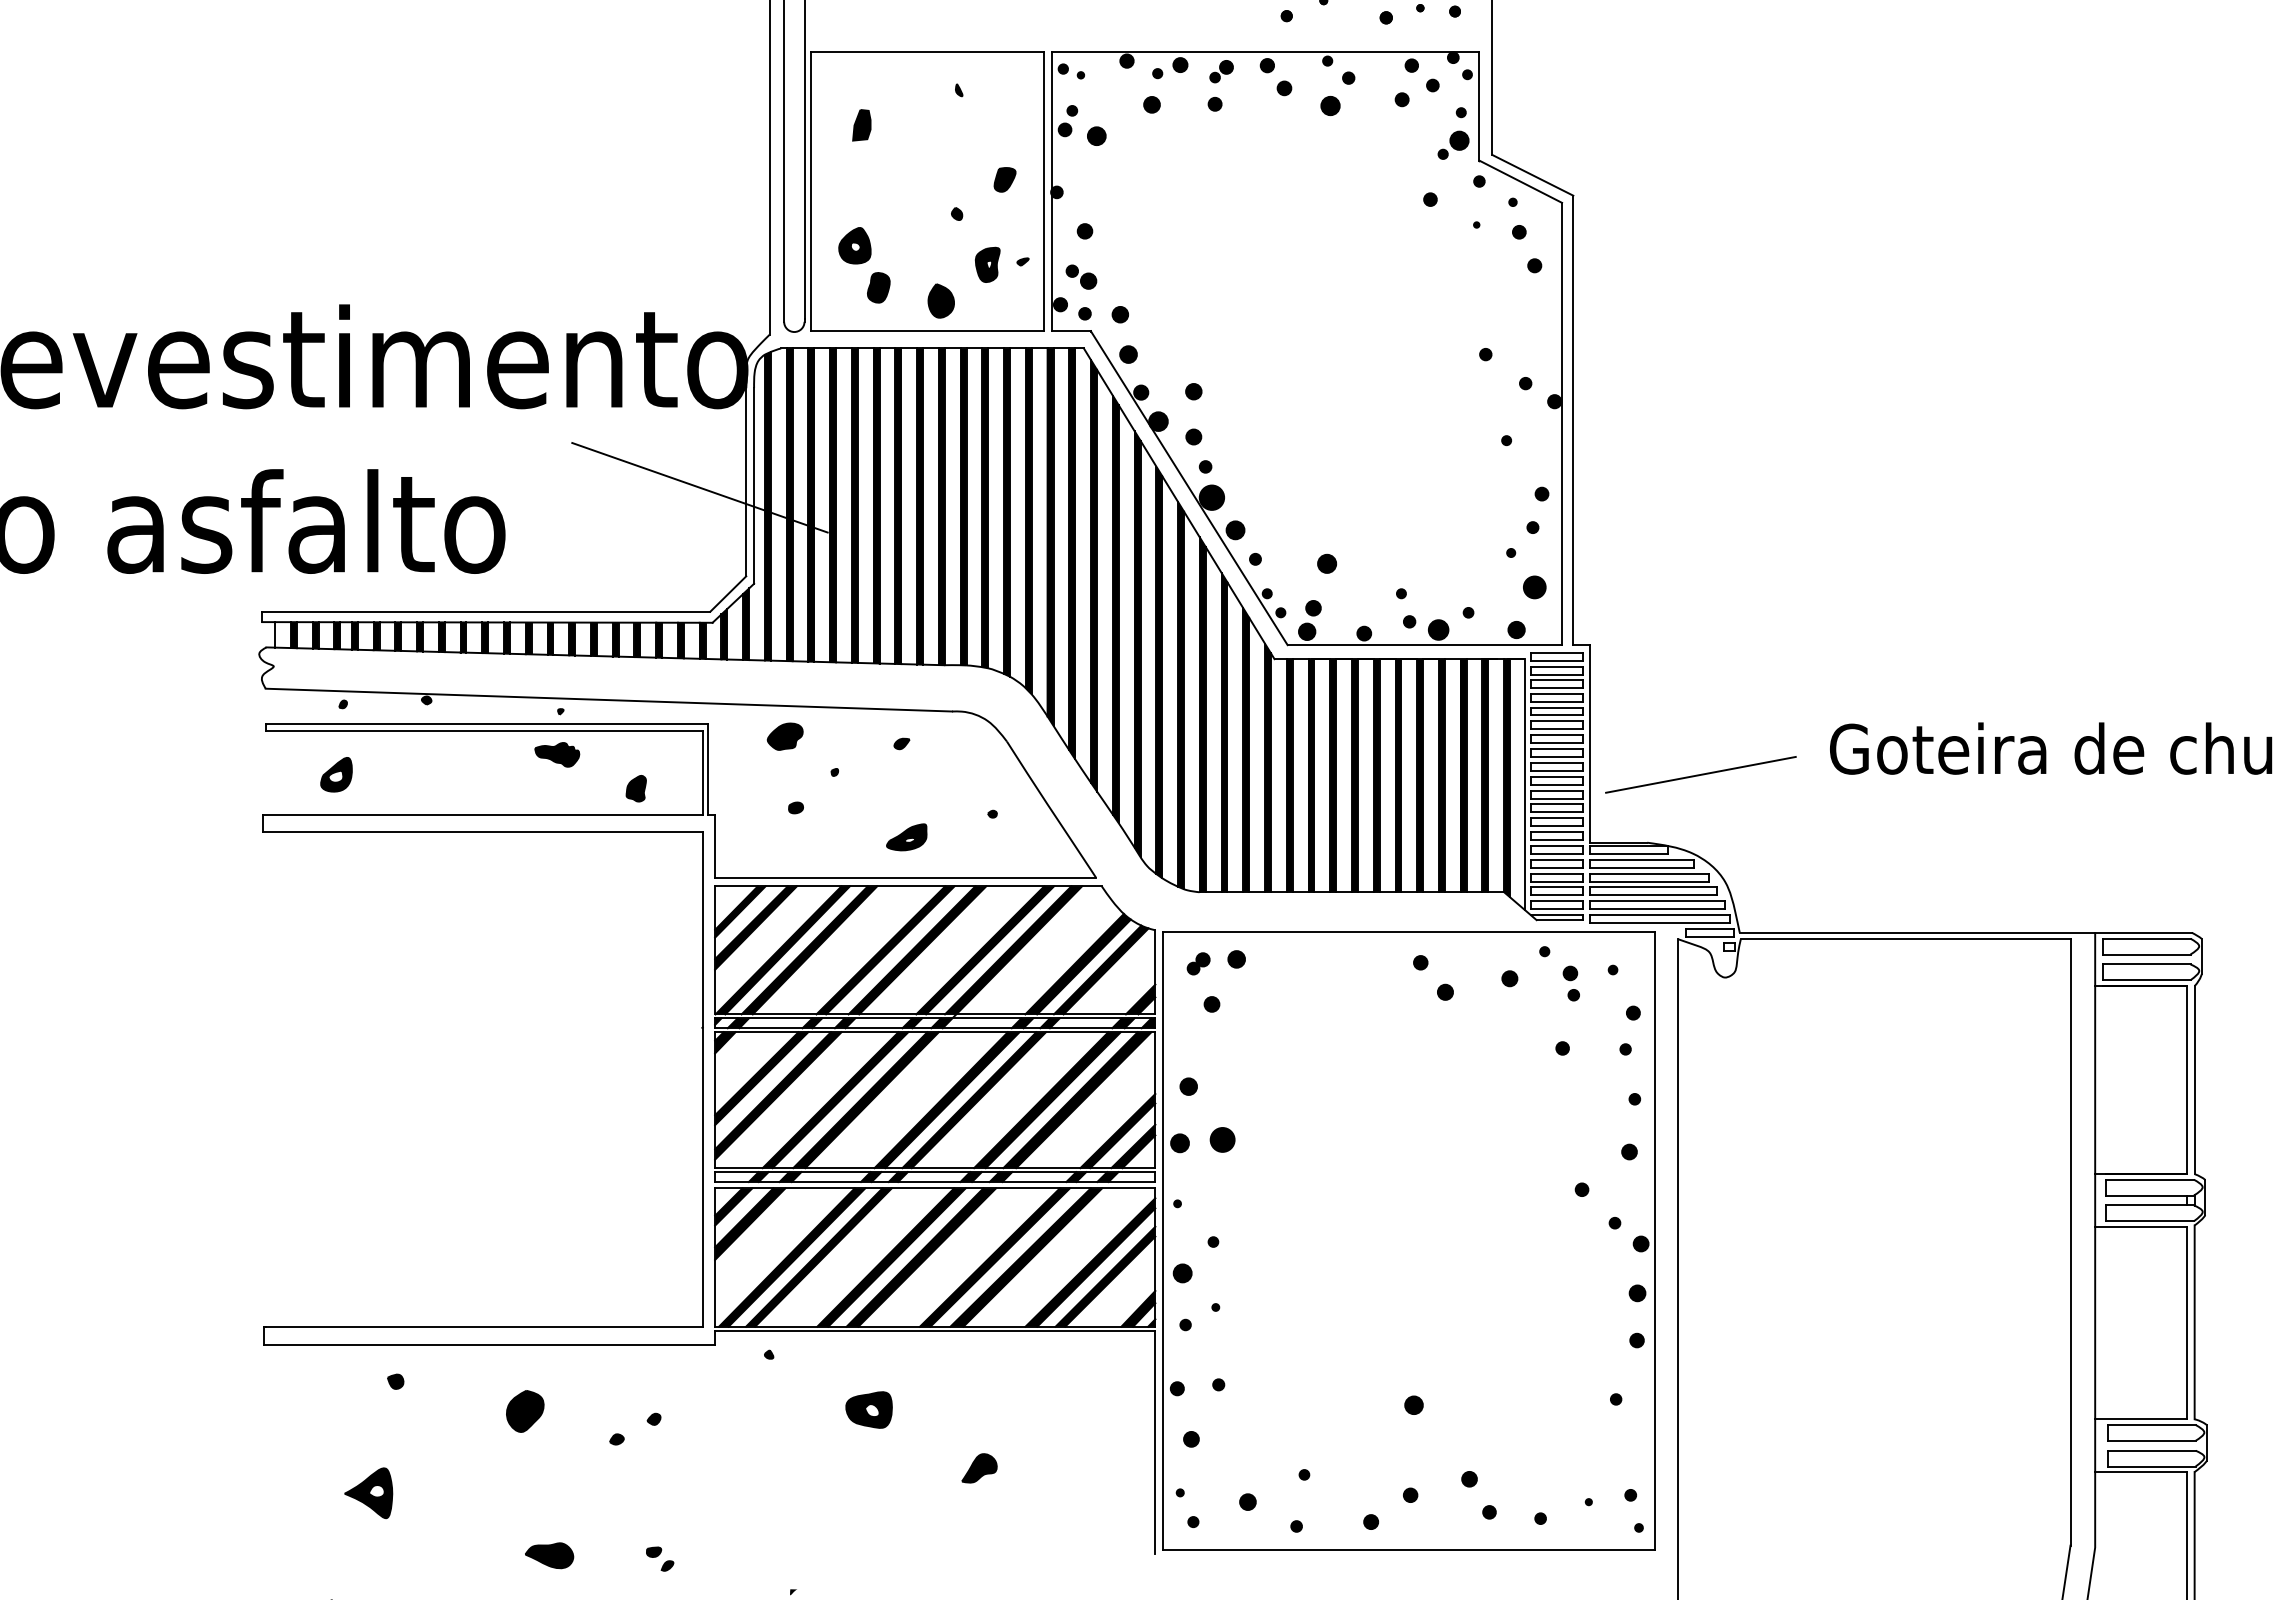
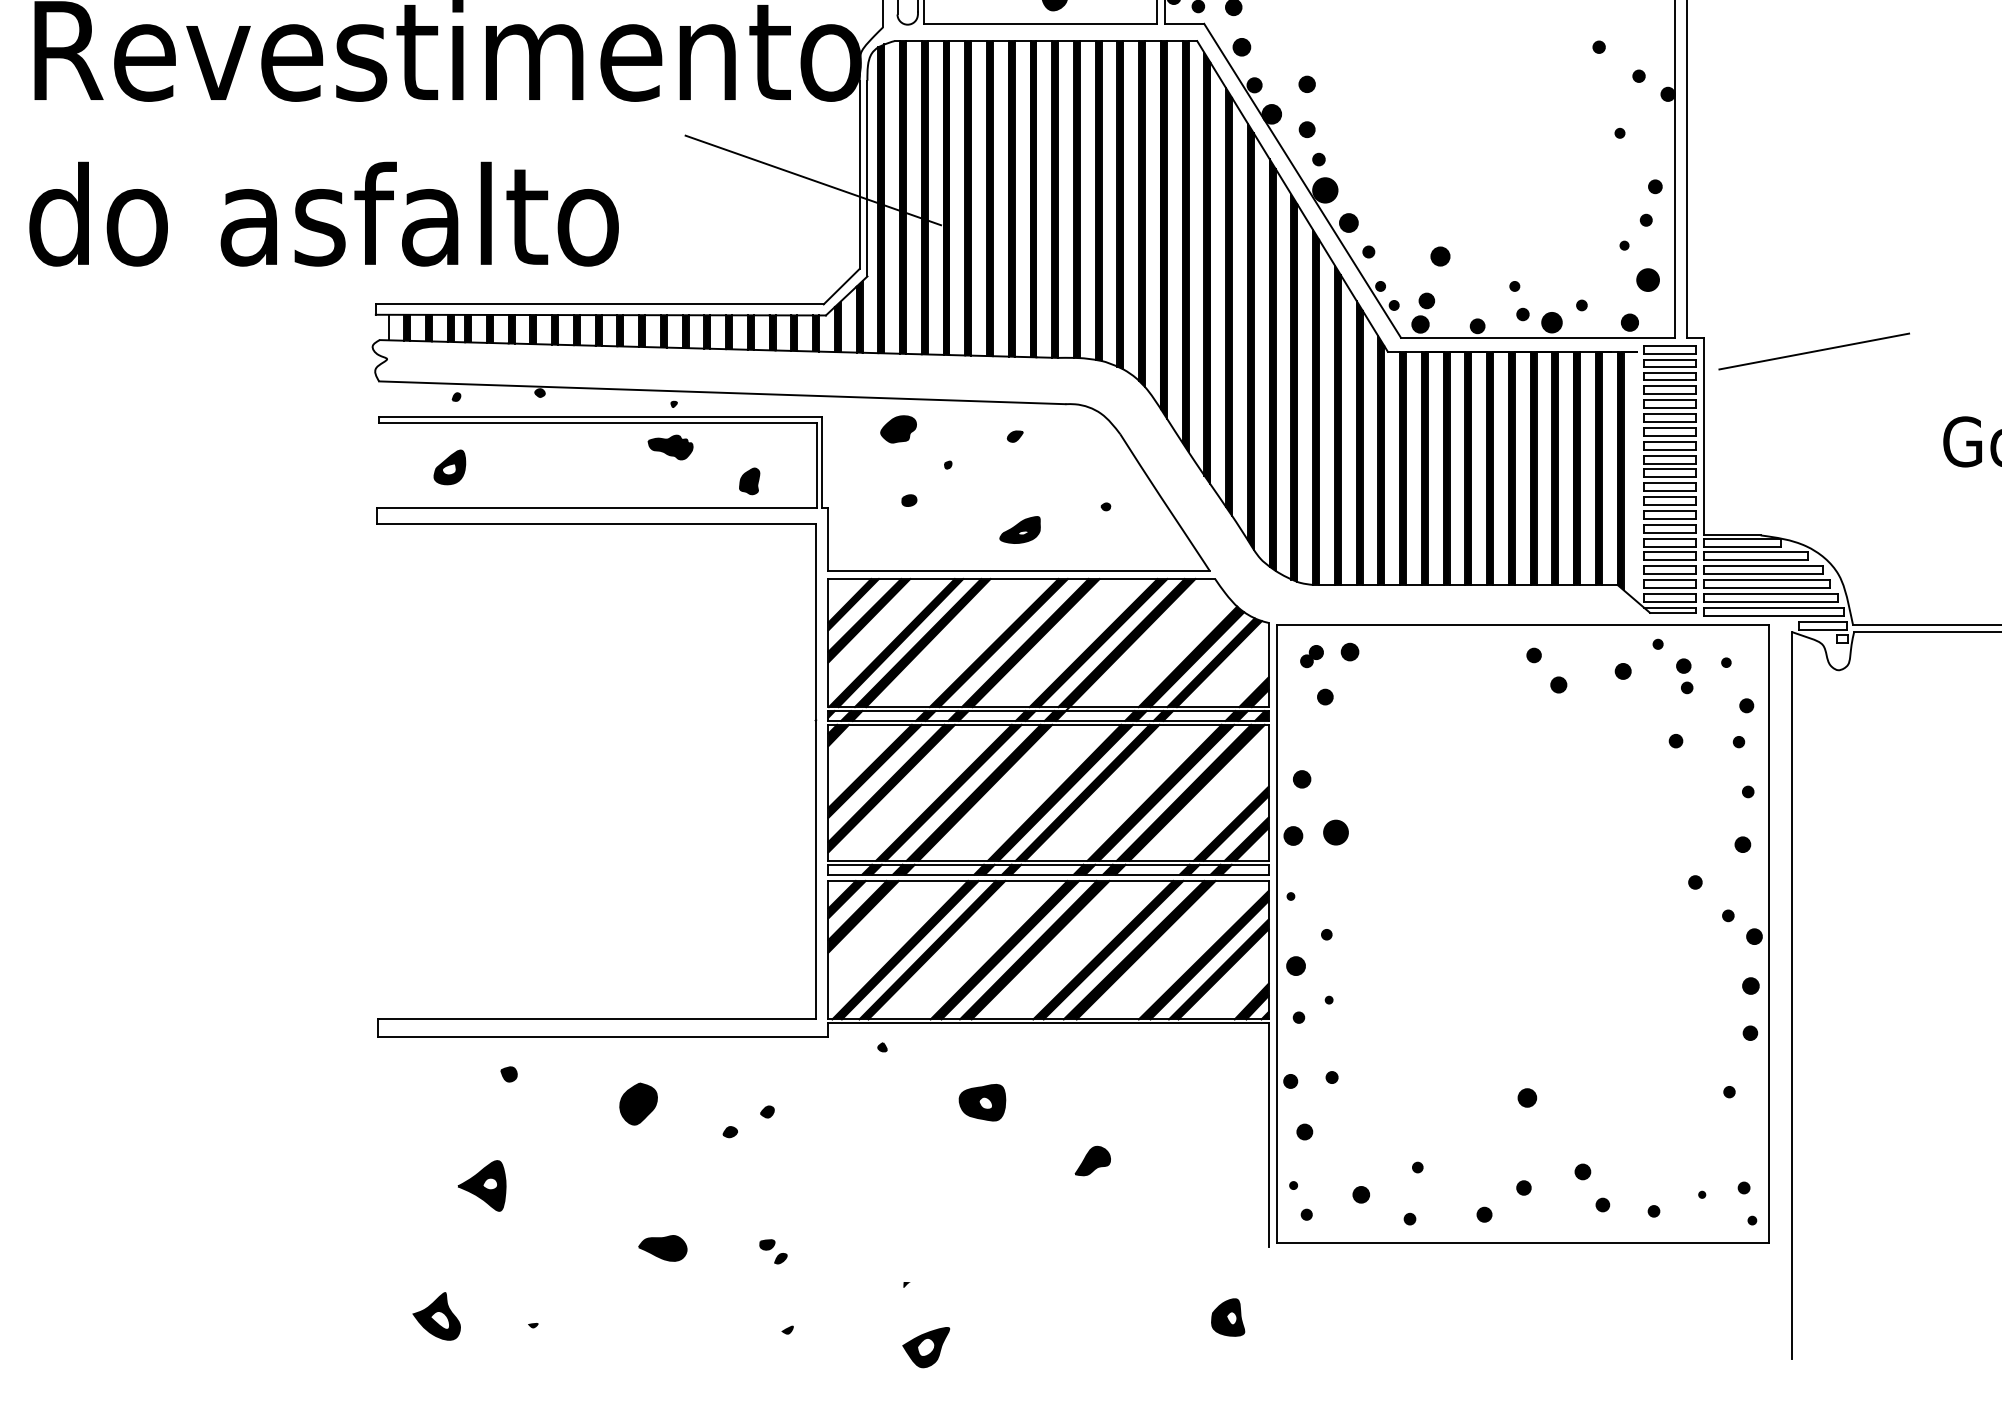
line: (1700, 774) -> (1813, 351), moved
line: (1524, 784) -> (1637, 477), removed

